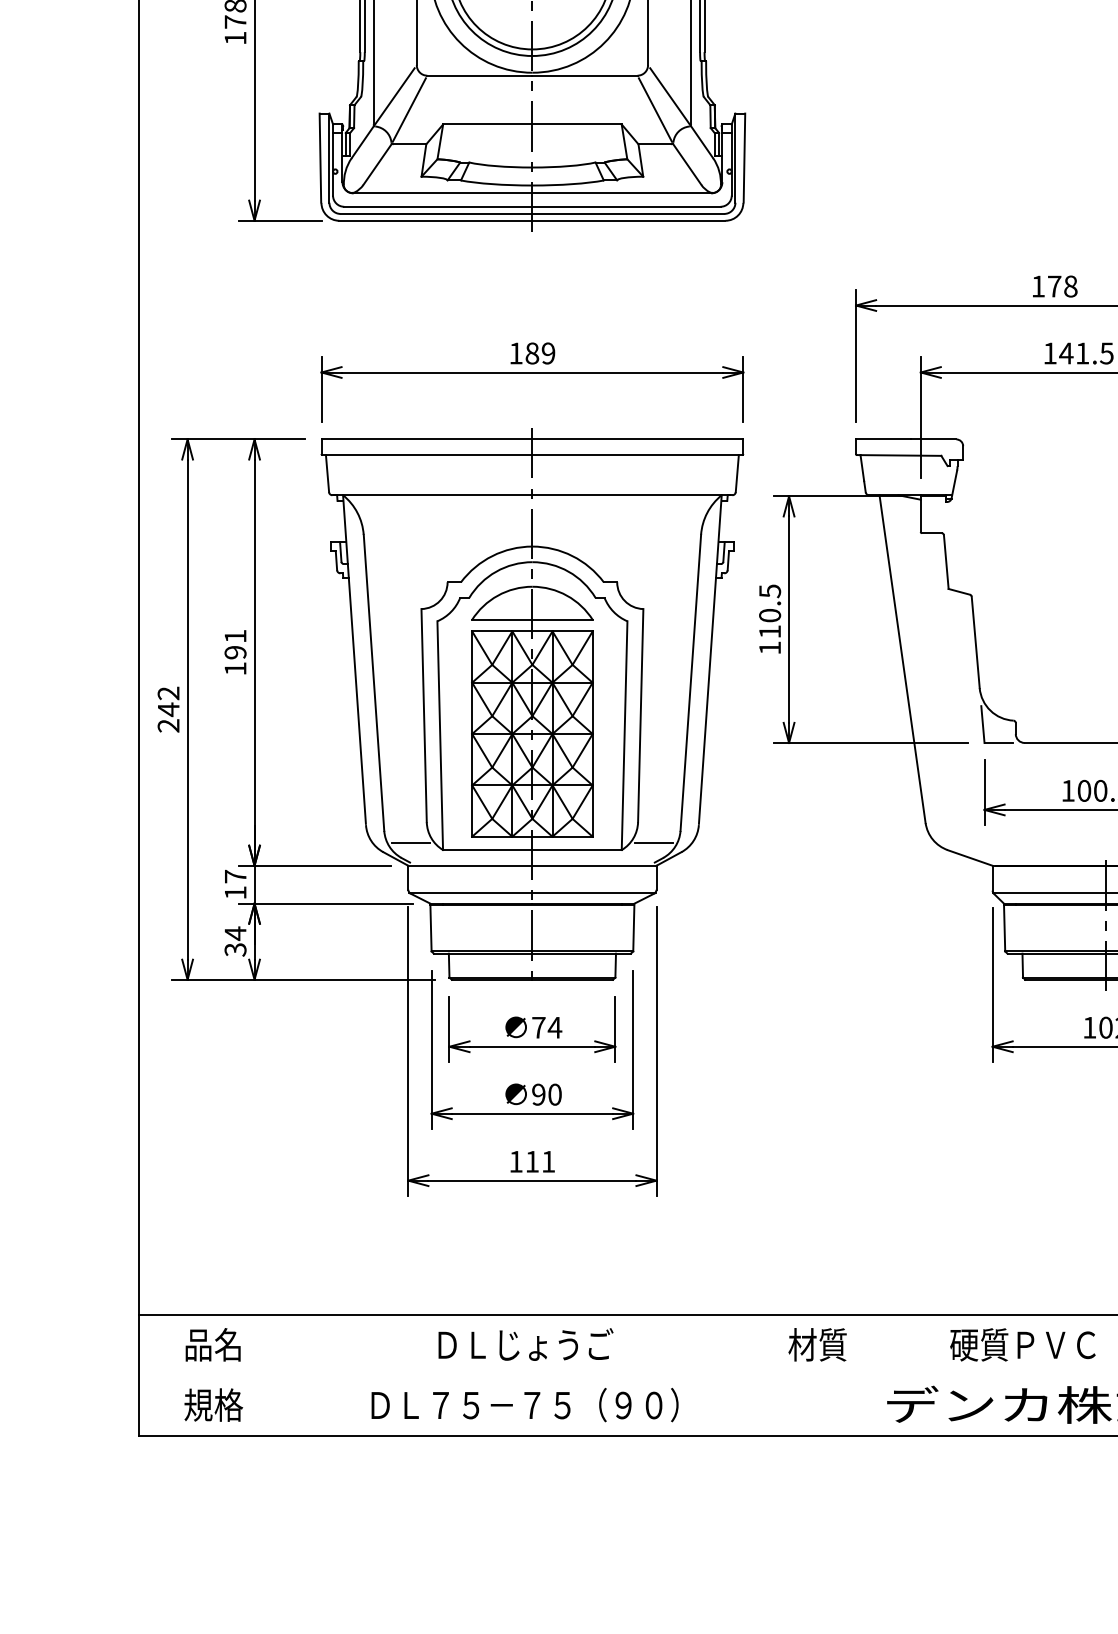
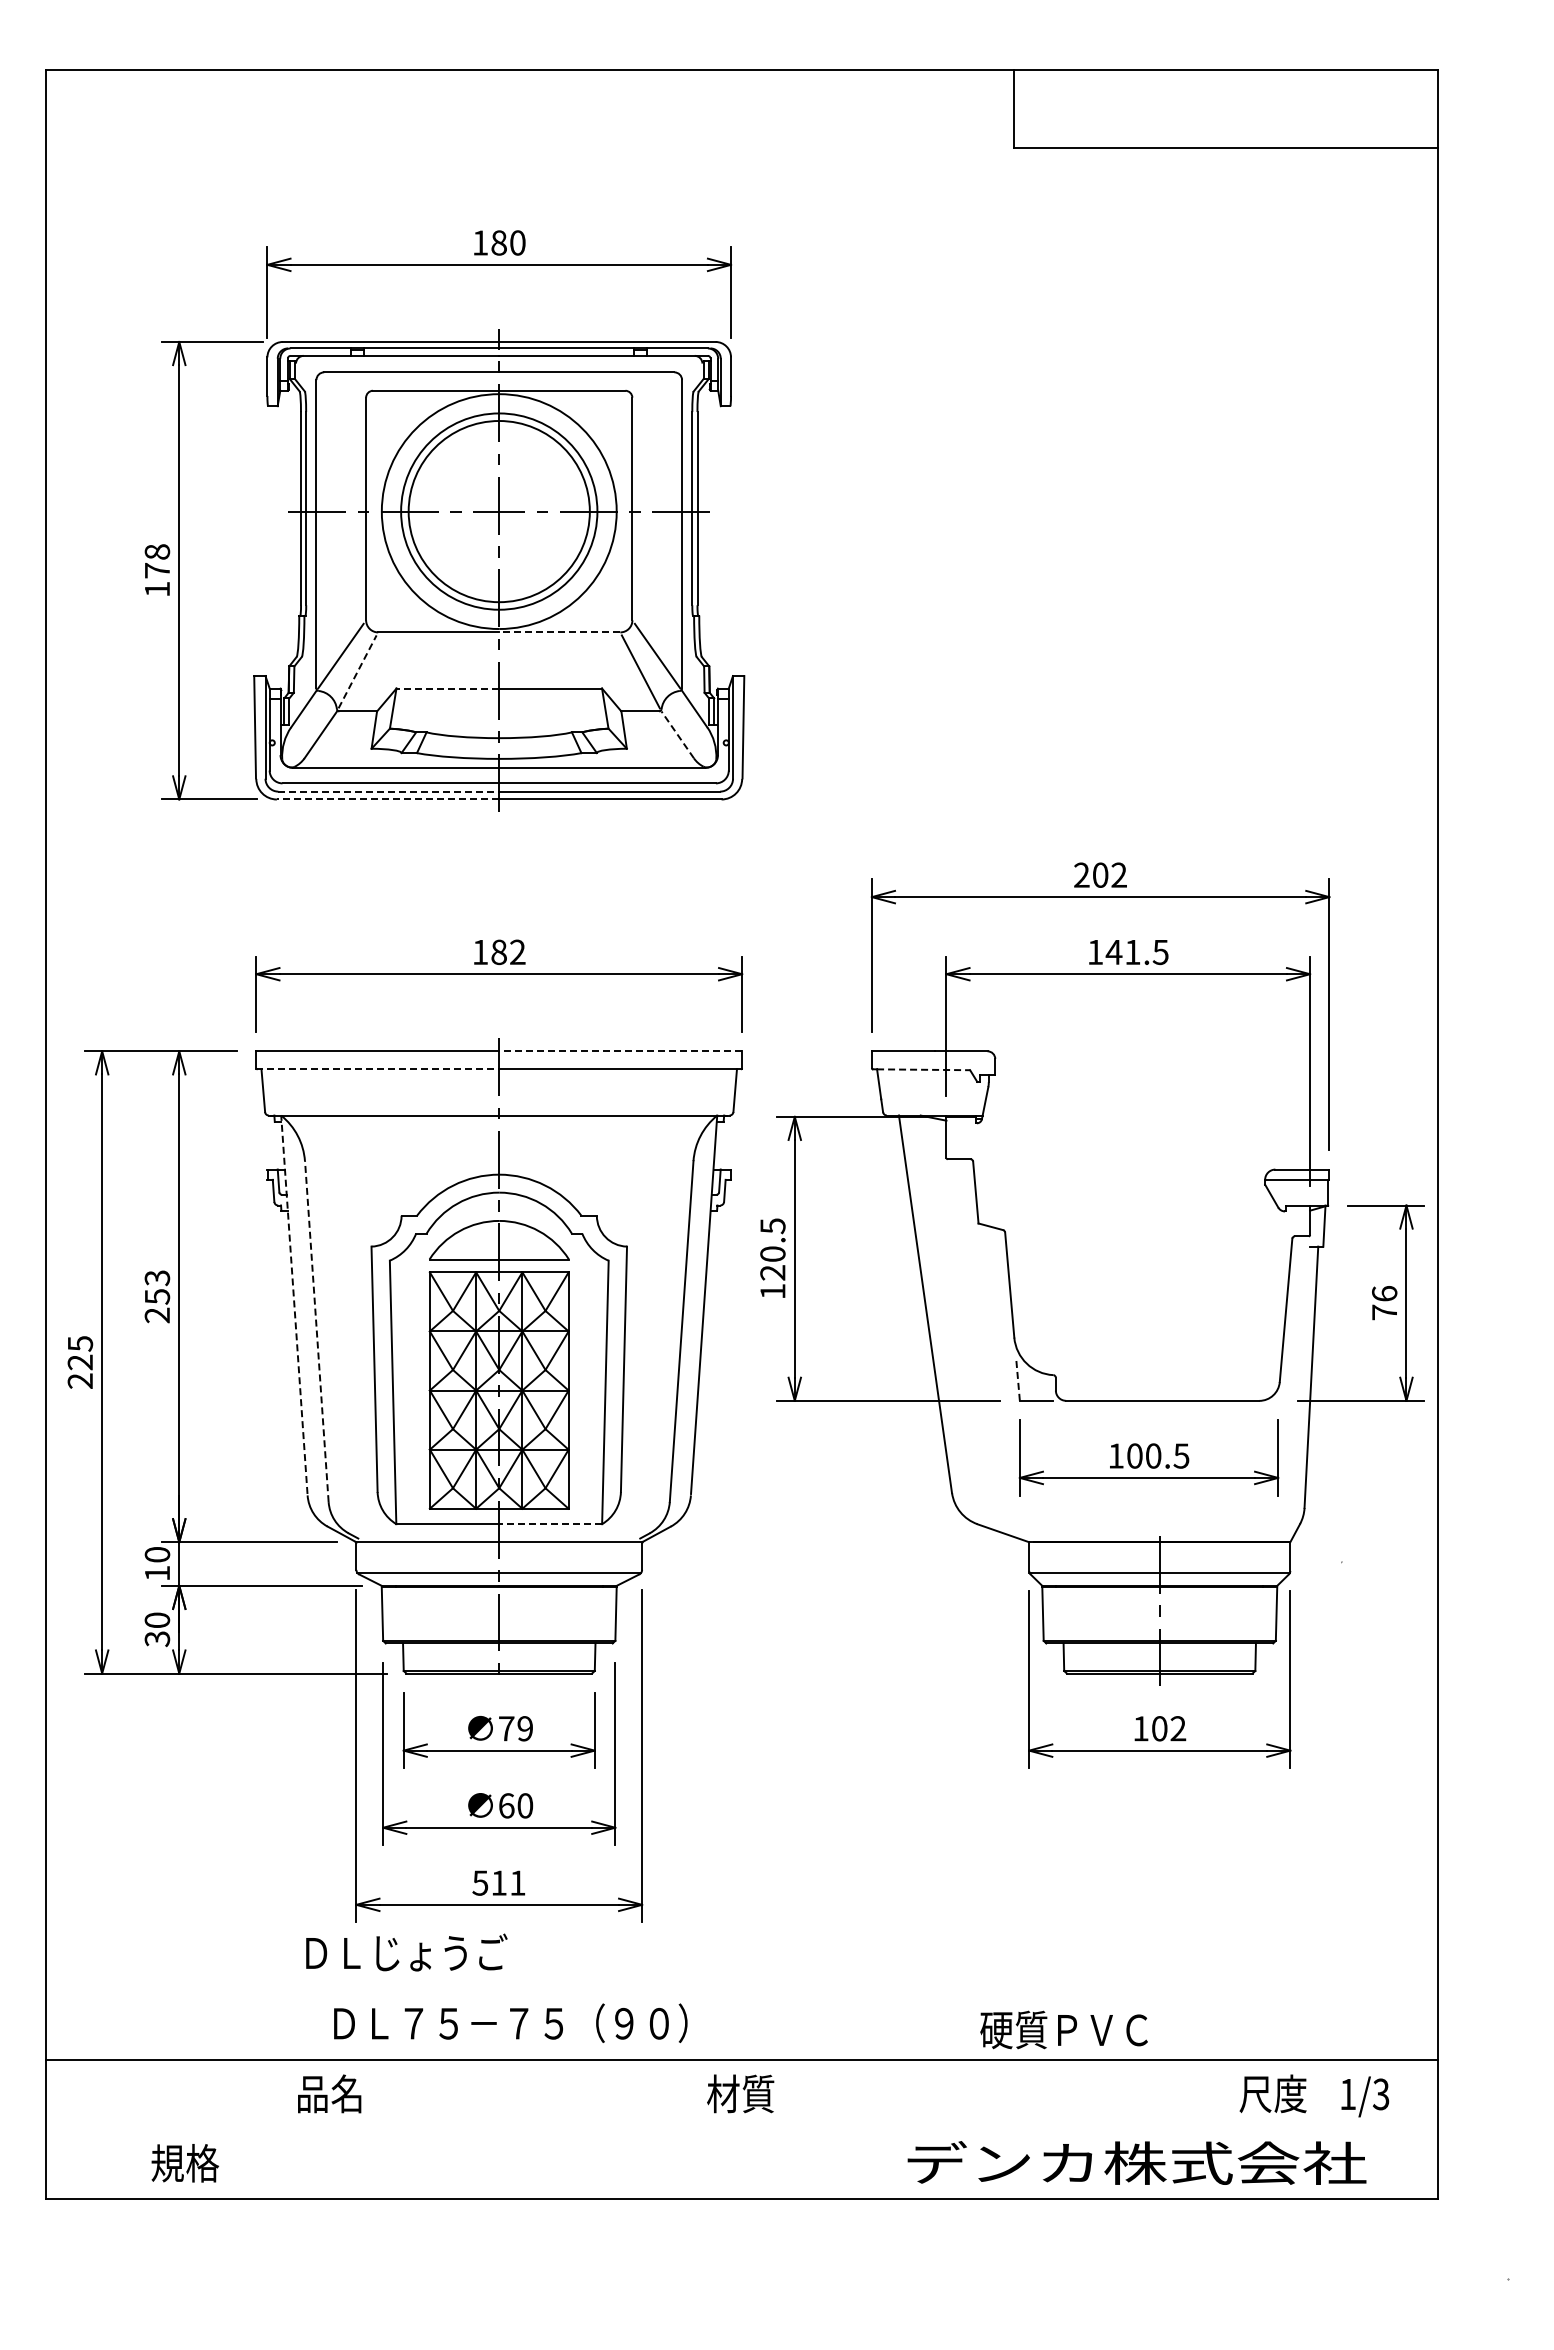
line: (584, 75) -> (559, 632), solid -> dashed
line: (409, 109) -> (357, 671), solid -> dashed
line: (487, 124) -> (447, 688), solid -> dashed
line: (687, 164) -> (677, 734), solid -> dashed
line: (437, 213) -> (389, 791), solid -> dashed
line: (435, 220) -> (387, 799), solid -> dashed
text: (1054, 285) -> (1100, 874), 178 -> 202
text: (548, 353) -> (517, 952), 189 -> 182
line: (637, 439) -> (620, 1051), solid -> dashed
line: (427, 455) -> (378, 1069), solid -> dashed
line: (900, 455) -> (923, 1069), solid -> dashed
text: (769, 631) -> (772, 1272), 110.5 -> 120.5
text: (235, 652) -> (157, 1296), 191 -> 253
line: (354, 659) -> (294, 1304), solid -> dashed
line: (373, 682) -> (316, 1331), solid -> dashed
text: (168, 701) -> (80, 1353), 242 -> 225
line: (982, 724) -> (1017, 1379), solid -> dashed
line: (411, 843) -> (359, 1516), removed
line: (653, 843) -> (638, 1516), removed
line: (576, 850) -> (550, 1524), solid -> dashed
text: (235, 876) -> (157, 1554), 17 -> 10
text: (235, 933) -> (157, 1620), 34 -> 30
text: (554, 1027) -> (524, 1728), 74 -> 79
text: (538, 1094) -> (506, 1805), 90 -> 60
text: (516, 1161) -> (480, 1882), 111 -> 511
text: (213, 1344) -> (329, 2093), moved
text: (525, 1344) -> (406, 1952), moved
text: (817, 1344) -> (740, 2093), moved
text: (1022, 1344) -> (1063, 2029), moved
text: (524, 1404) -> (510, 2022), moved
text: (213, 1405) -> (185, 2163), moved

